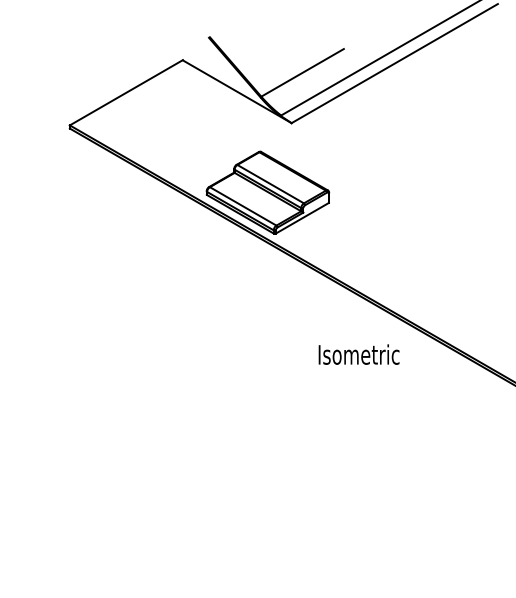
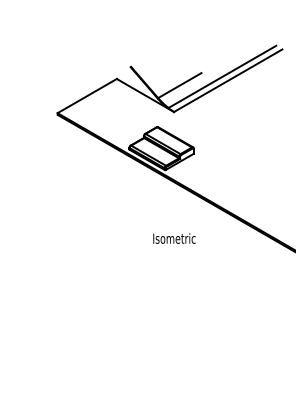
text: (359, 354) -> (174, 238), moved

